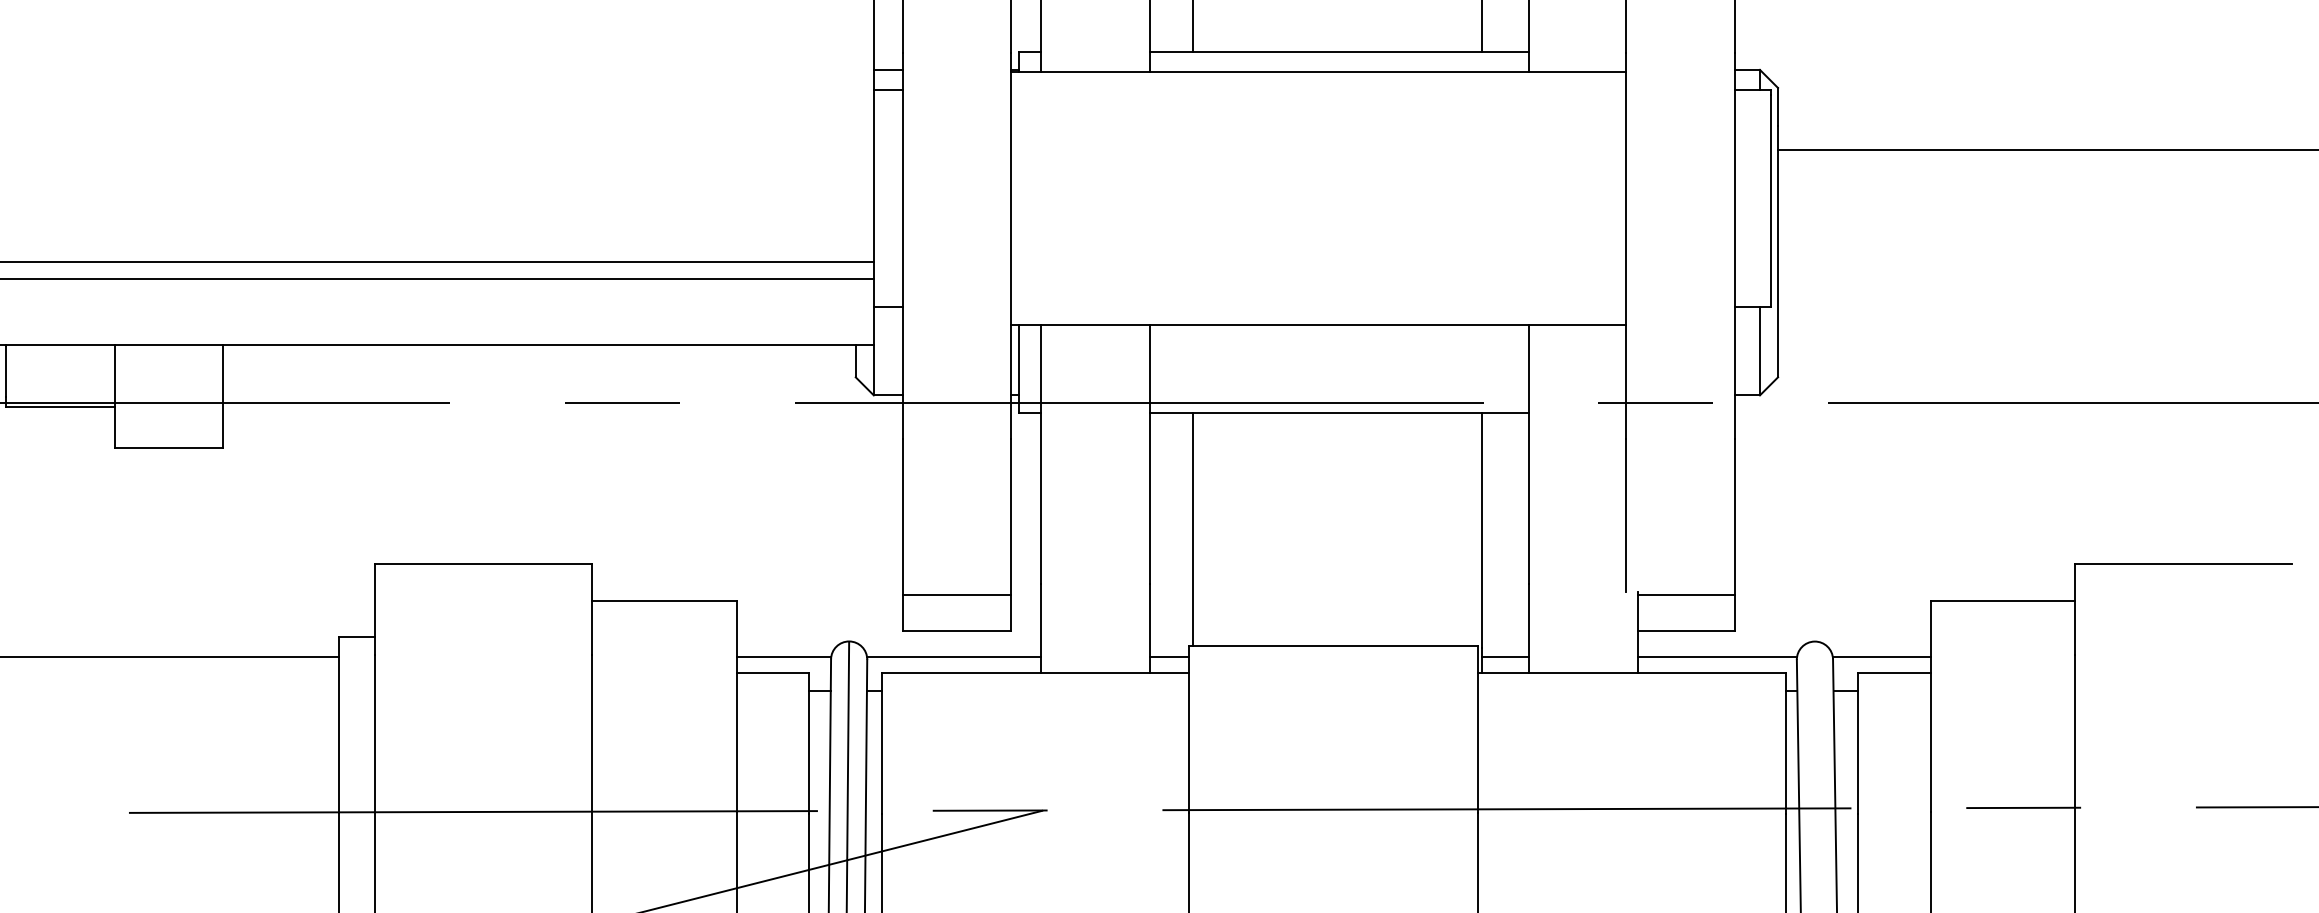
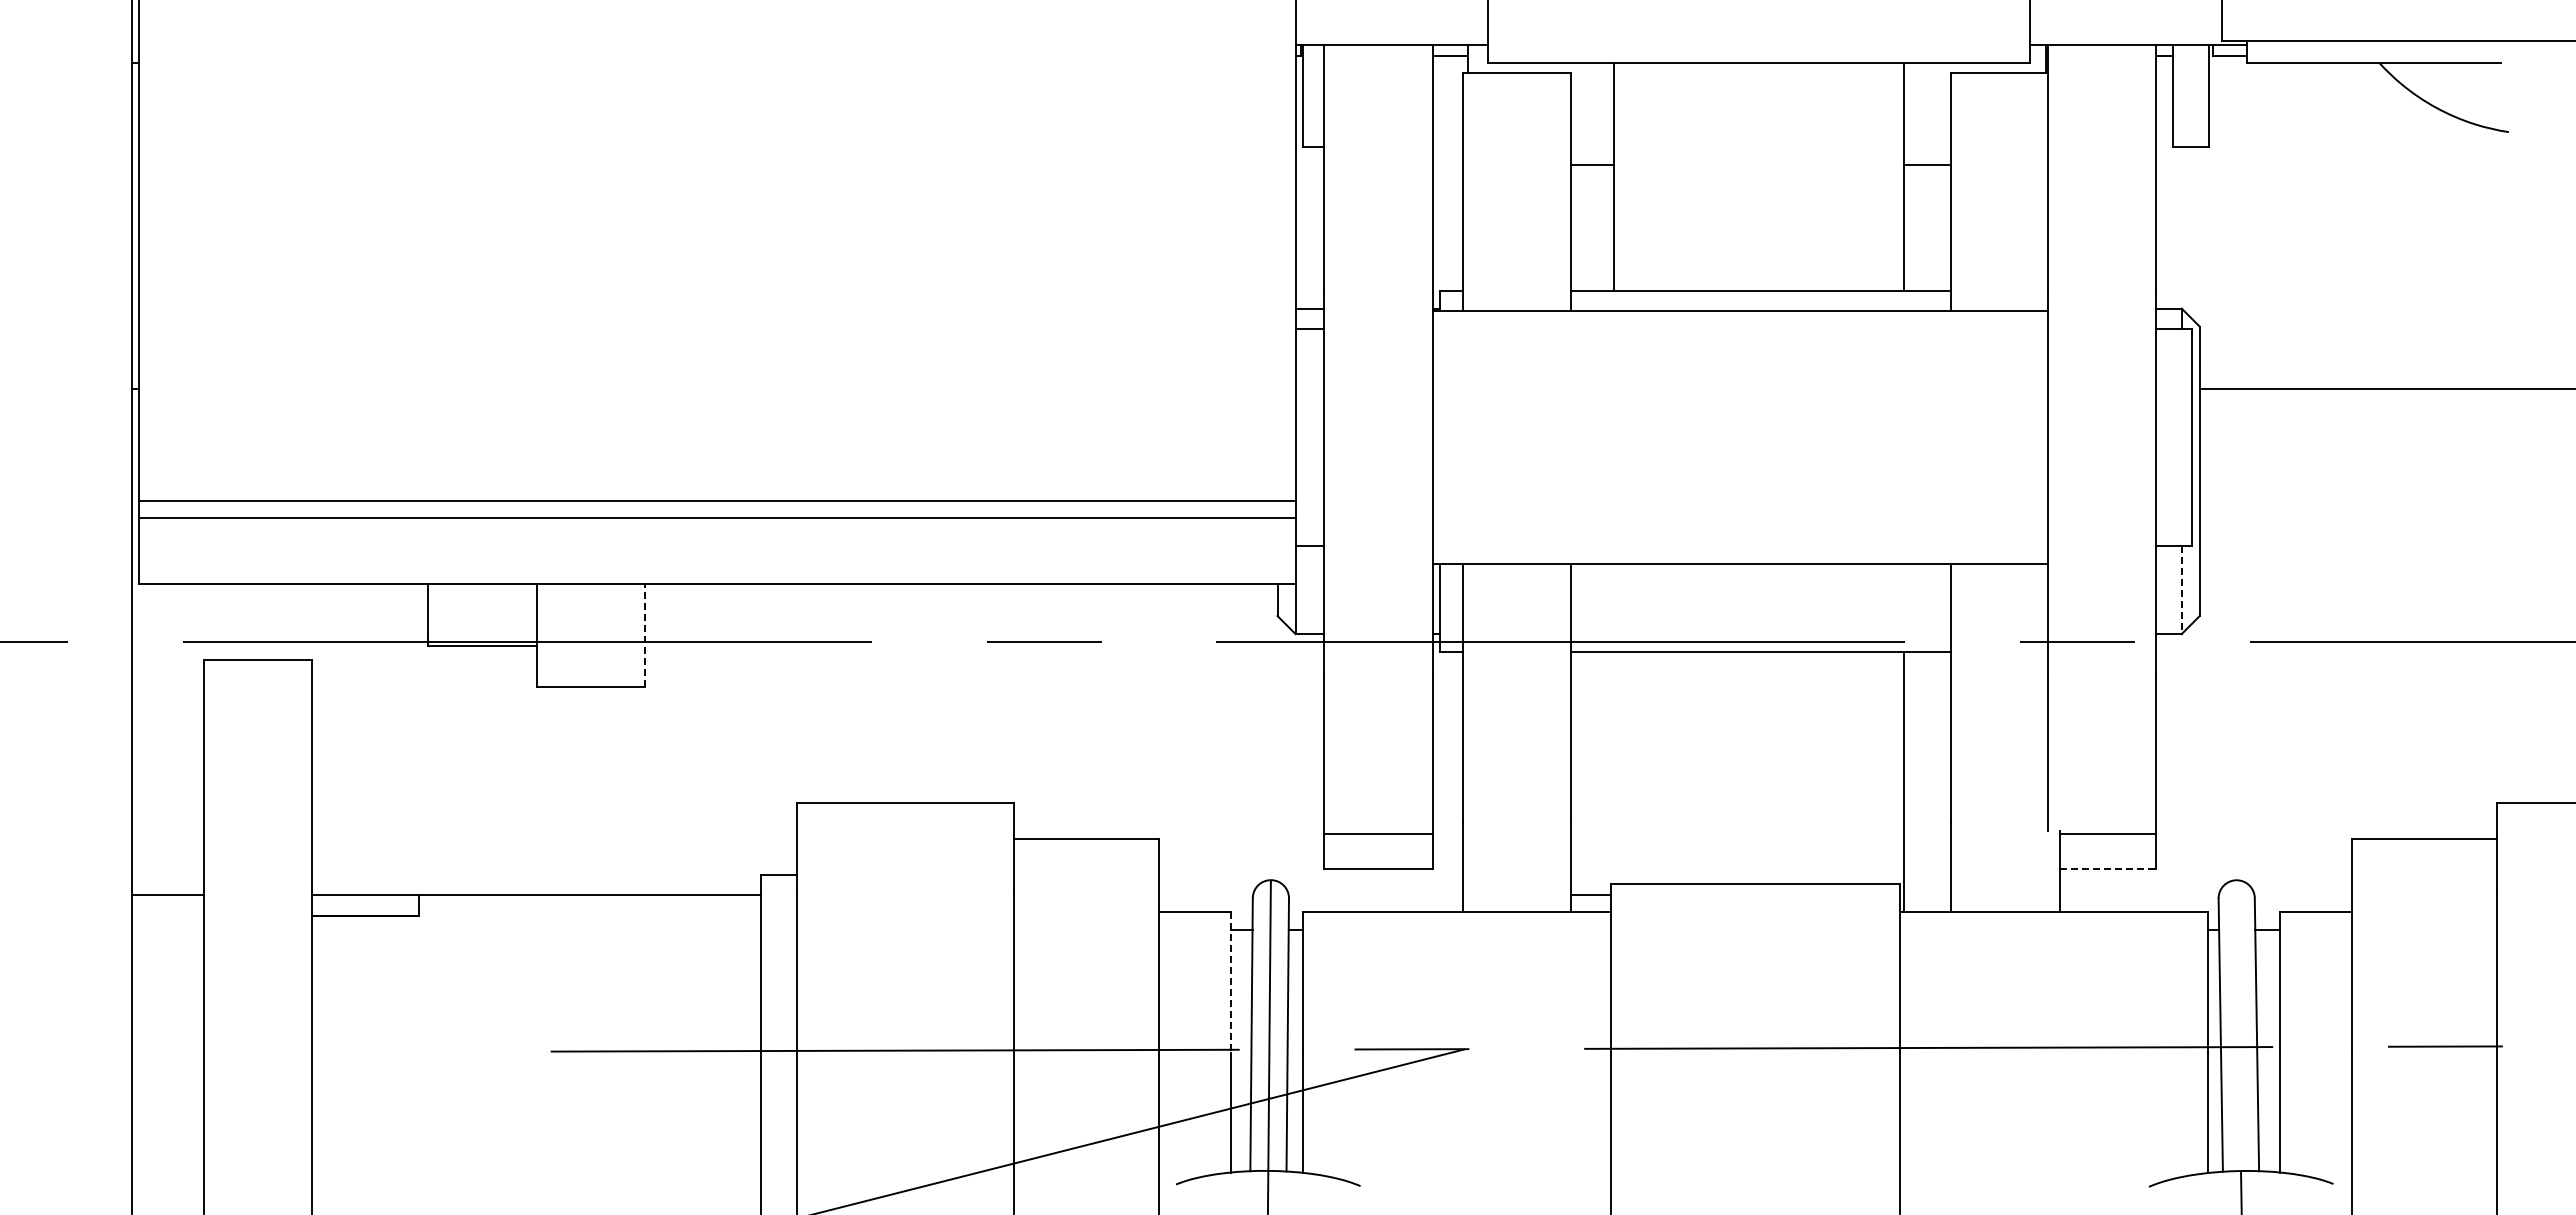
line: (1759, 351) -> (2181, 590), solid -> dashed
line: (223, 395) -> (645, 634), solid -> dashed
line: (1192, 529) -> (1614, 768), removed
line: (1686, 630) -> (2108, 869), solid -> dashed
line: (783, 656) -> (1205, 895), removed
line: (953, 656) -> (1375, 895), removed
line: (1505, 656) -> (1927, 895), removed
line: (1716, 656) -> (2138, 895), removed
line: (1881, 656) -> (2303, 895), removed
line: (809, 743) -> (1231, 982), solid -> dashed

